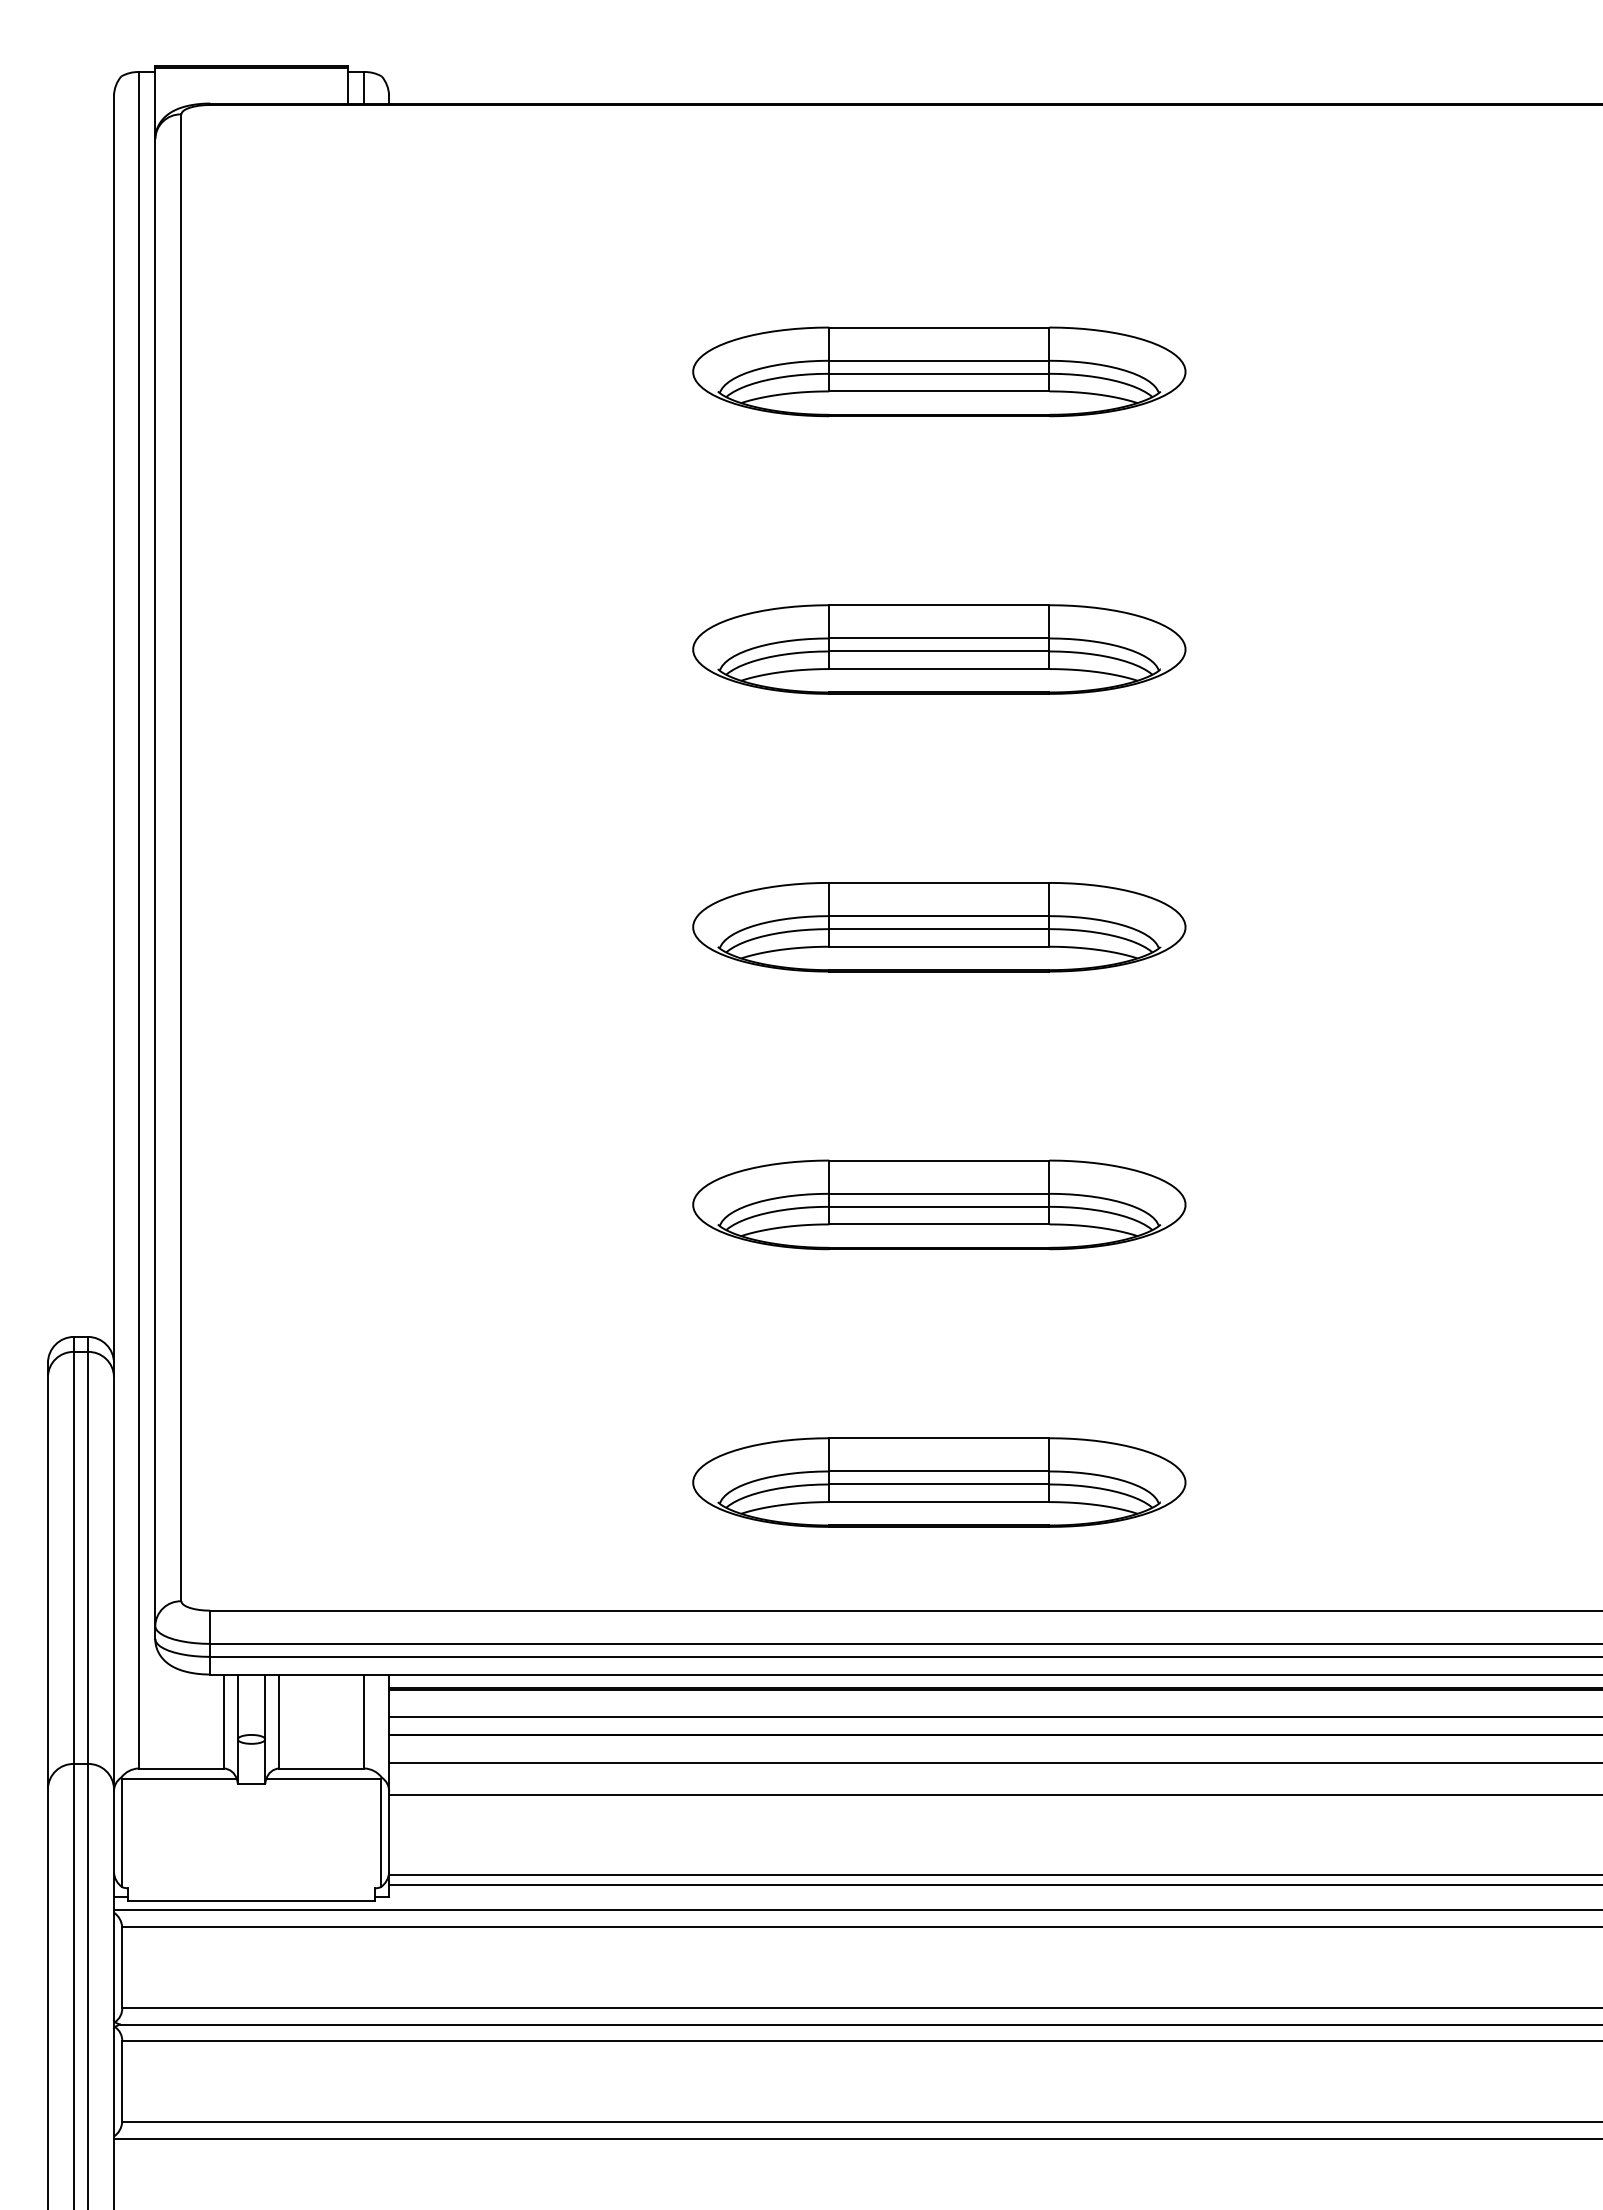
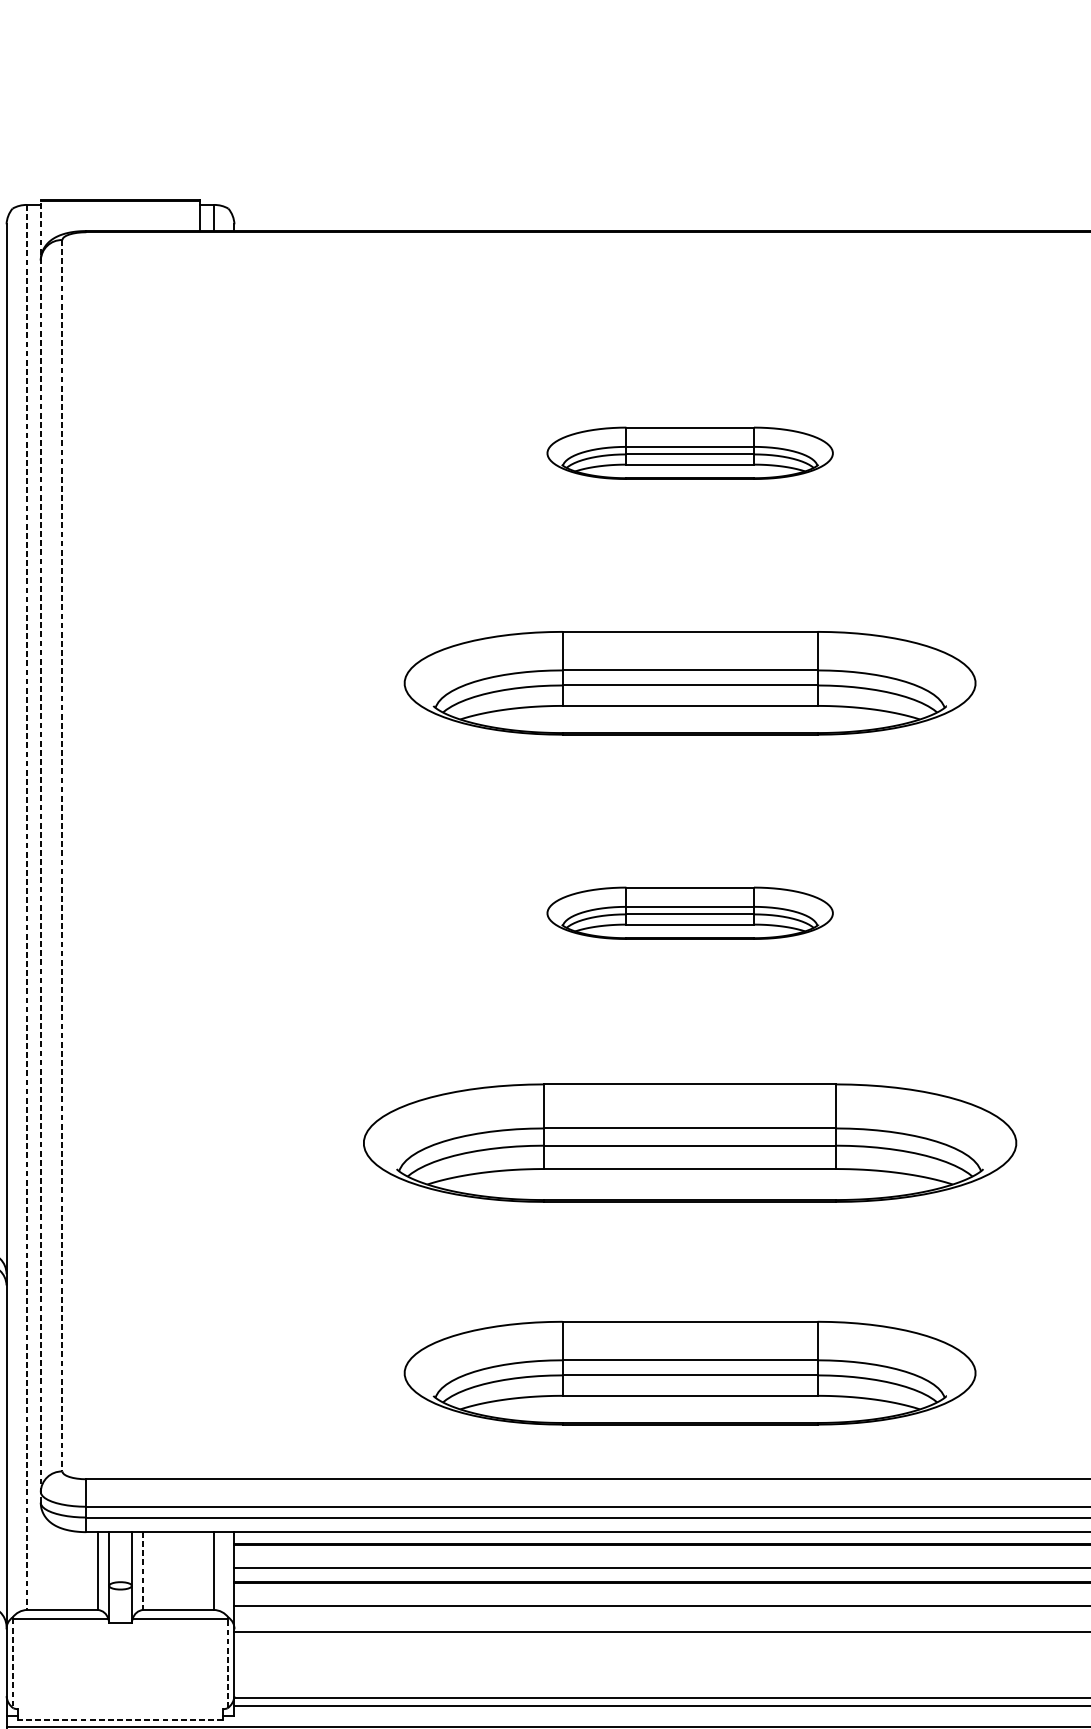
part: (939, 371) -> (690, 452), size x0.7
part: (939, 649) -> (690, 683), size x1.4
line: (155, 852) -> (40, 851), solid -> dashed
line: (181, 858) -> (62, 856), solid -> dashed
line: (138, 920) -> (26, 907), solid -> dashed
part: (939, 927) -> (690, 913), size x0.7
part: (939, 1204) -> (690, 1142), size x1.6
part: (939, 1482) -> (690, 1373), size x1.4
line: (279, 1721) -> (143, 1571), solid -> dashed
line: (380, 1832) -> (227, 1662), solid -> dashed
line: (122, 1833) -> (13, 1663), solid -> dashed
line: (251, 1901) -> (120, 1720), solid -> dashed

